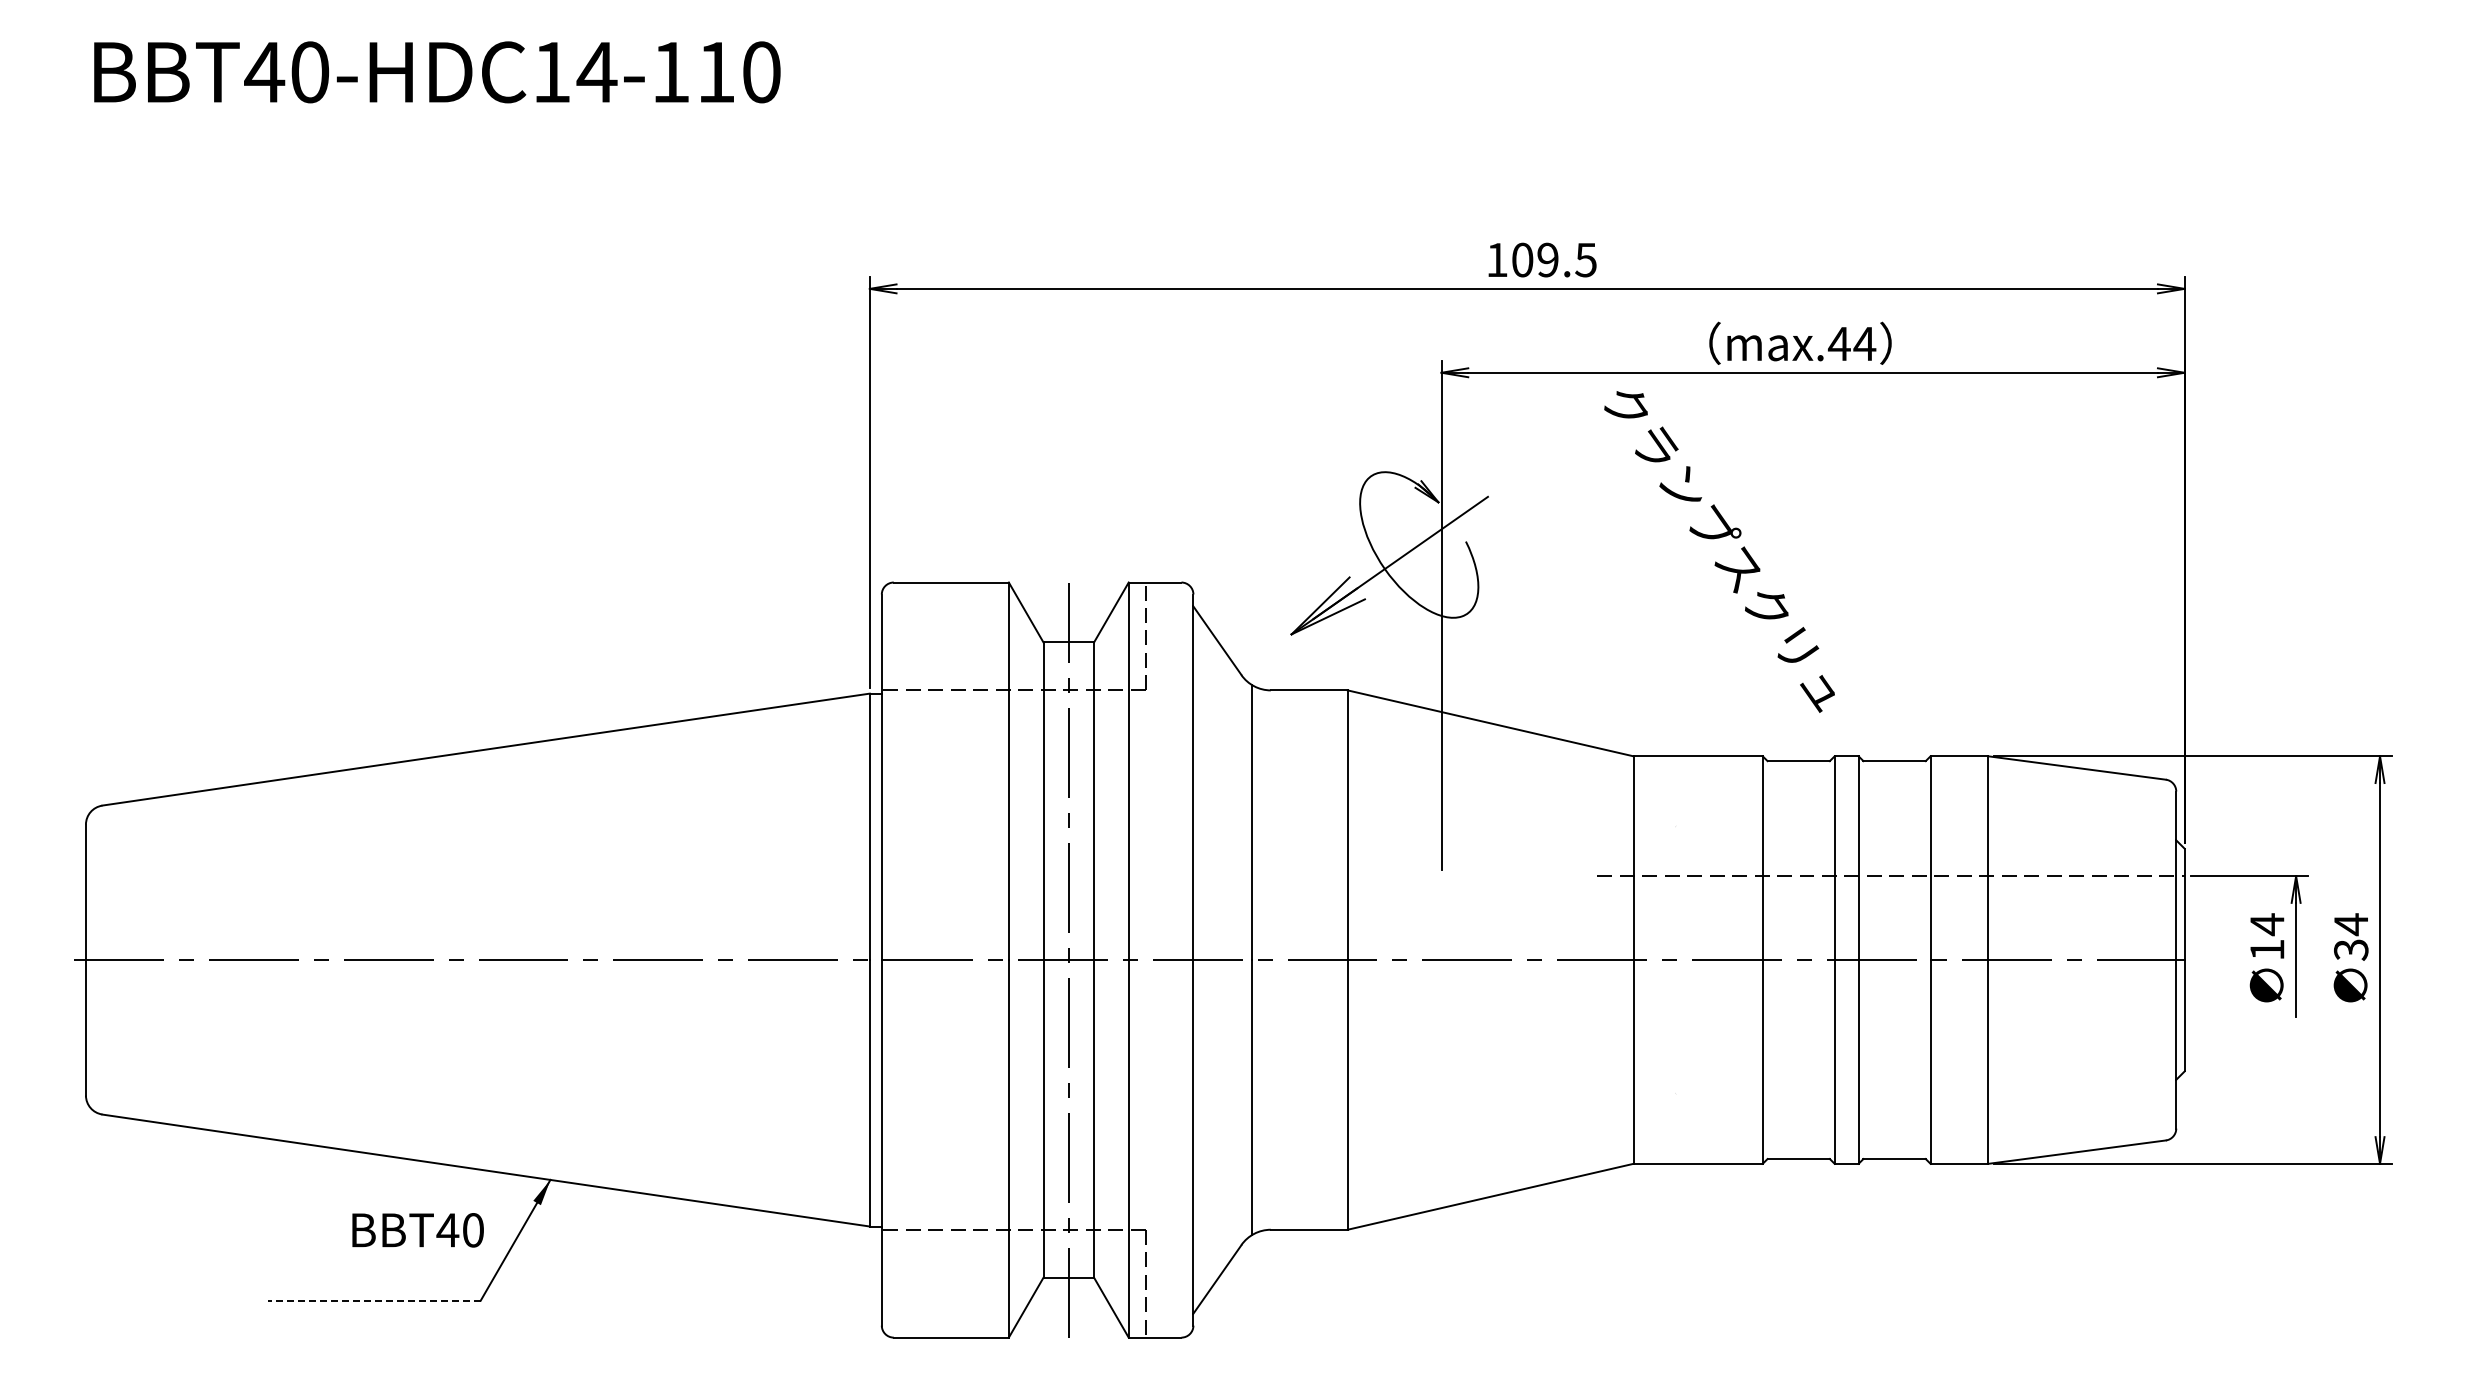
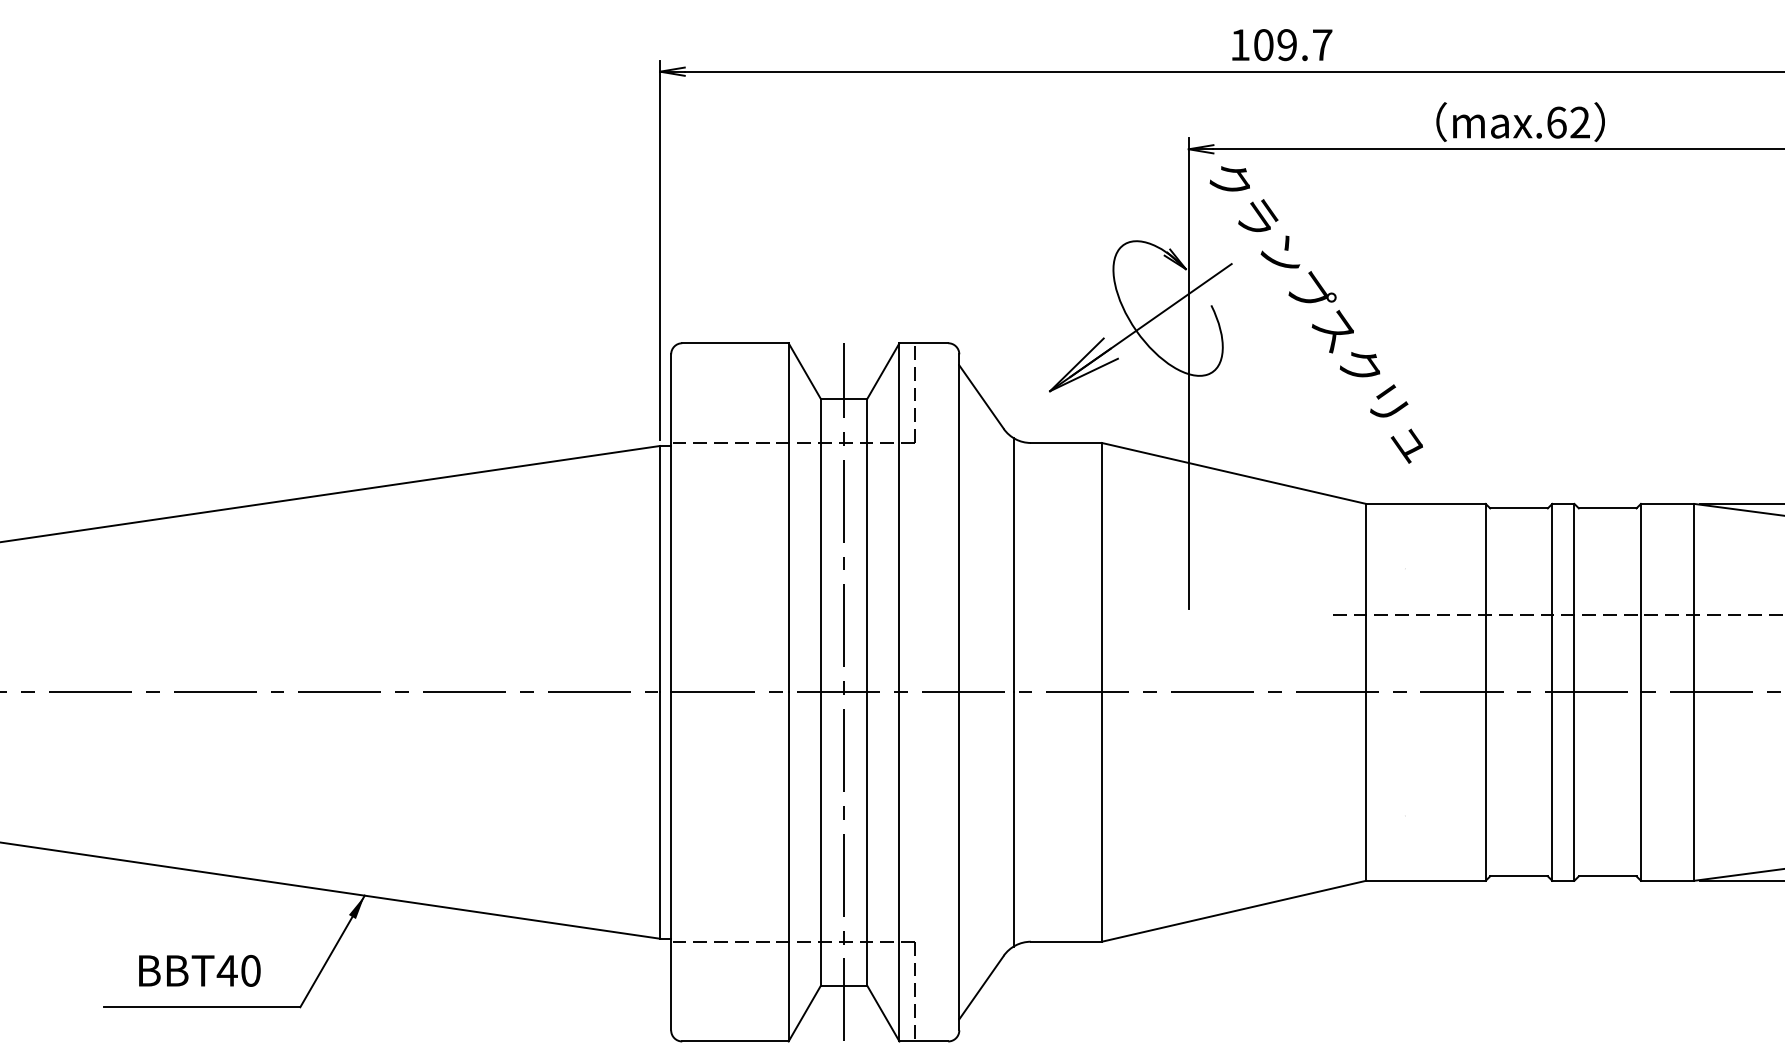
text: (1585, 260) -> (1321, 45), 109.5 -> 109.7
text: (1851, 343) -> (1567, 122), max.44 -> max.62
text: (1719, 551) -> (1316, 314), moved
text: (417, 1230) -> (199, 971), moved
line: (374, 1300) -> (202, 1007), dashed -> solid

